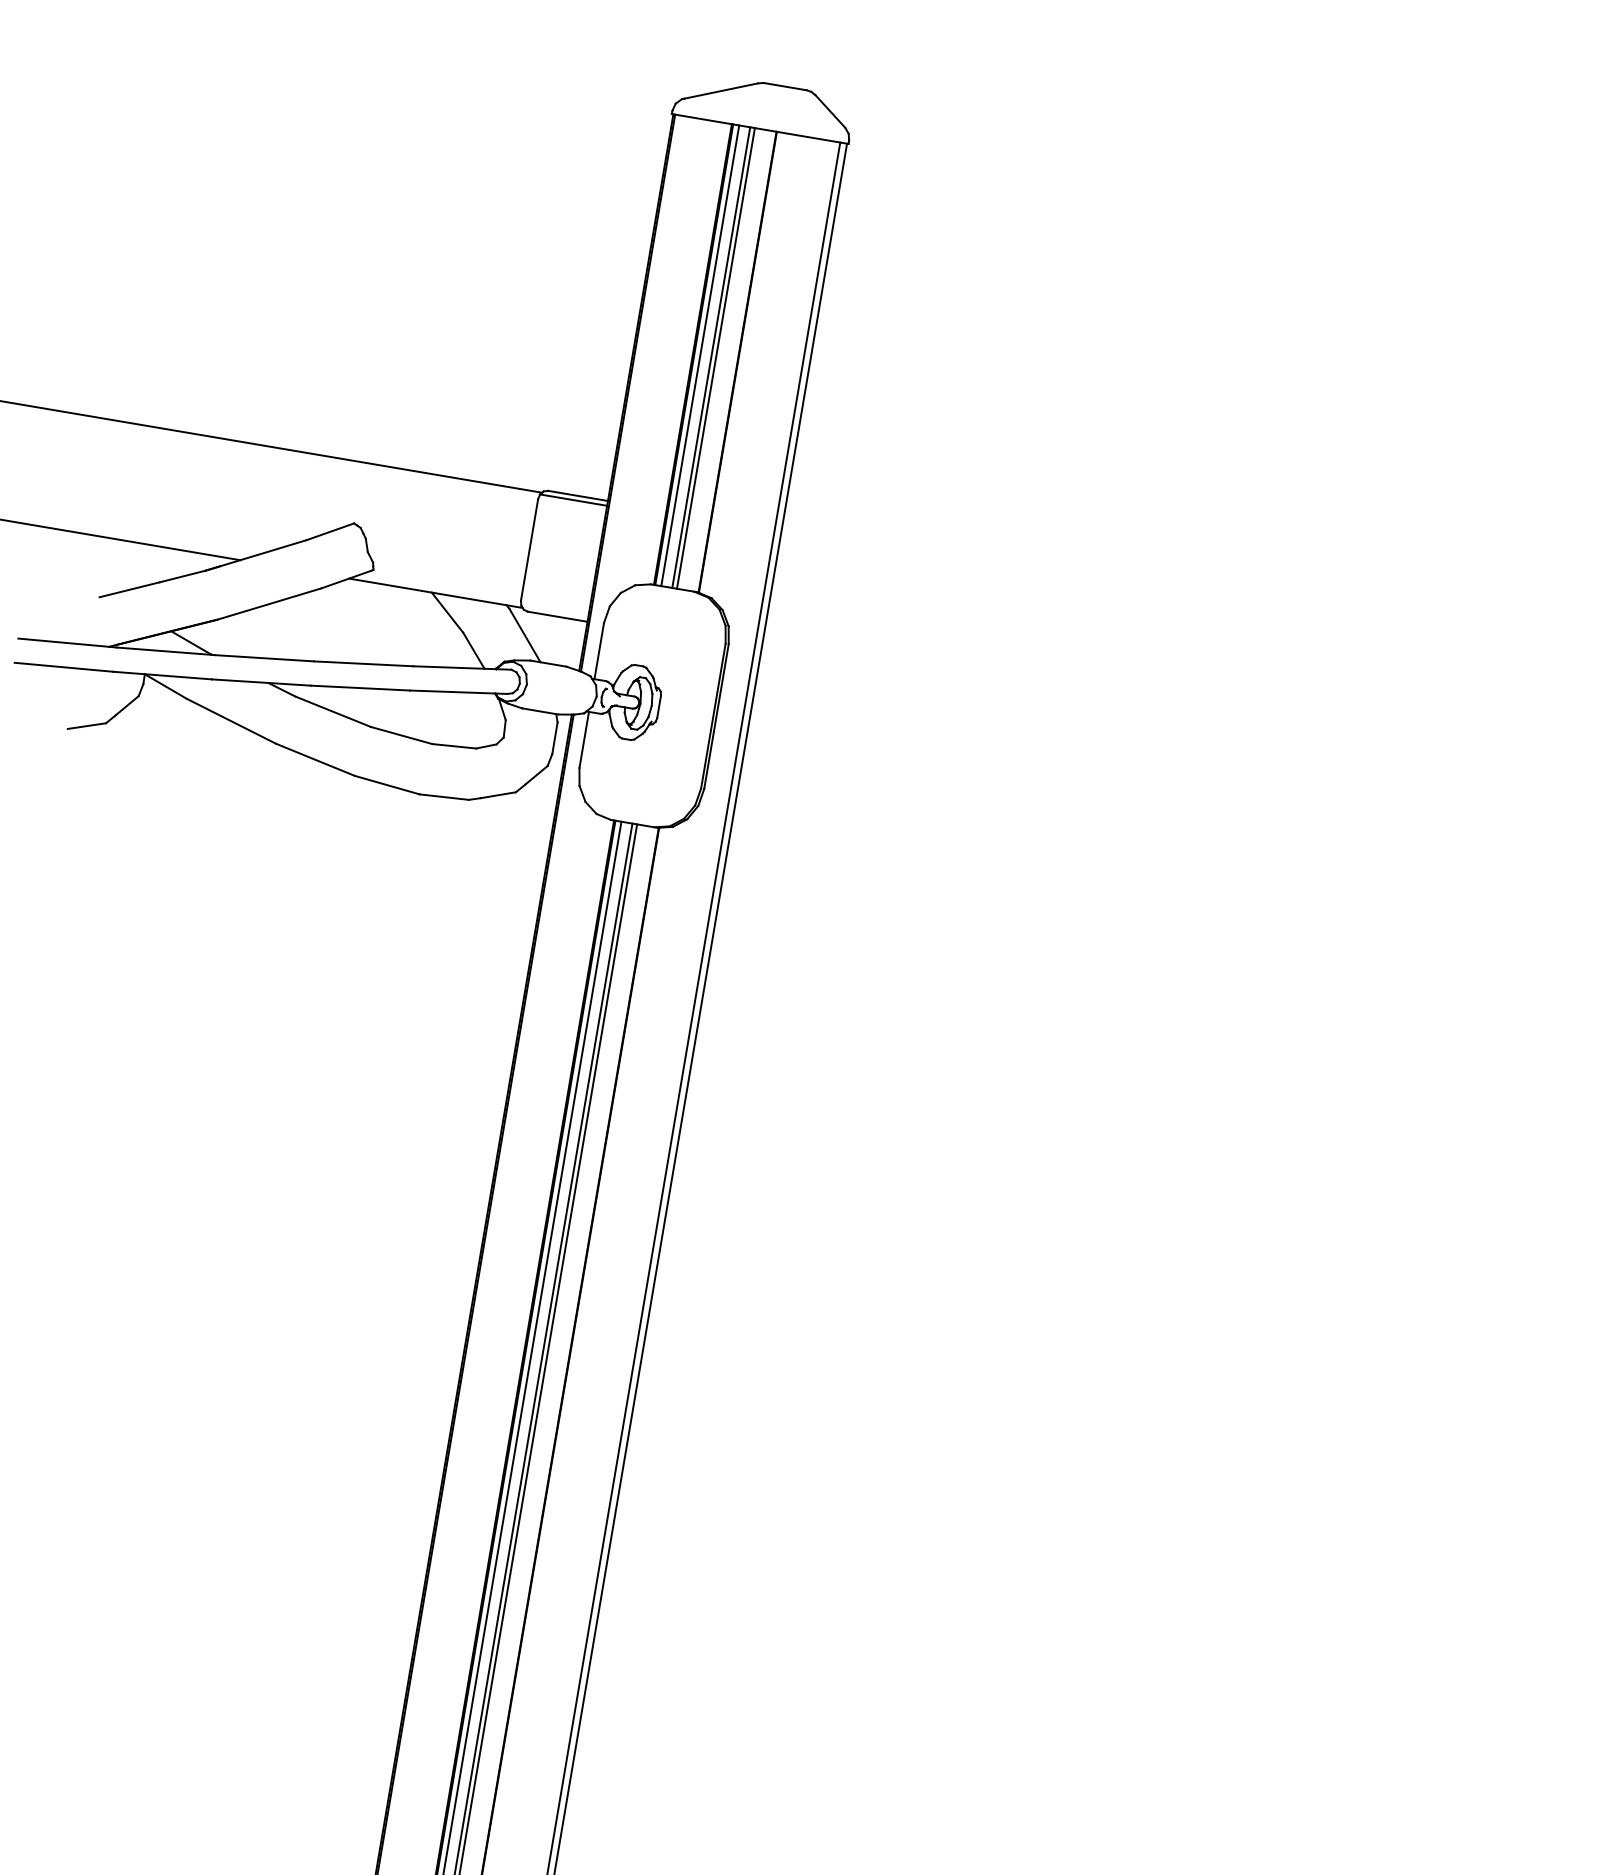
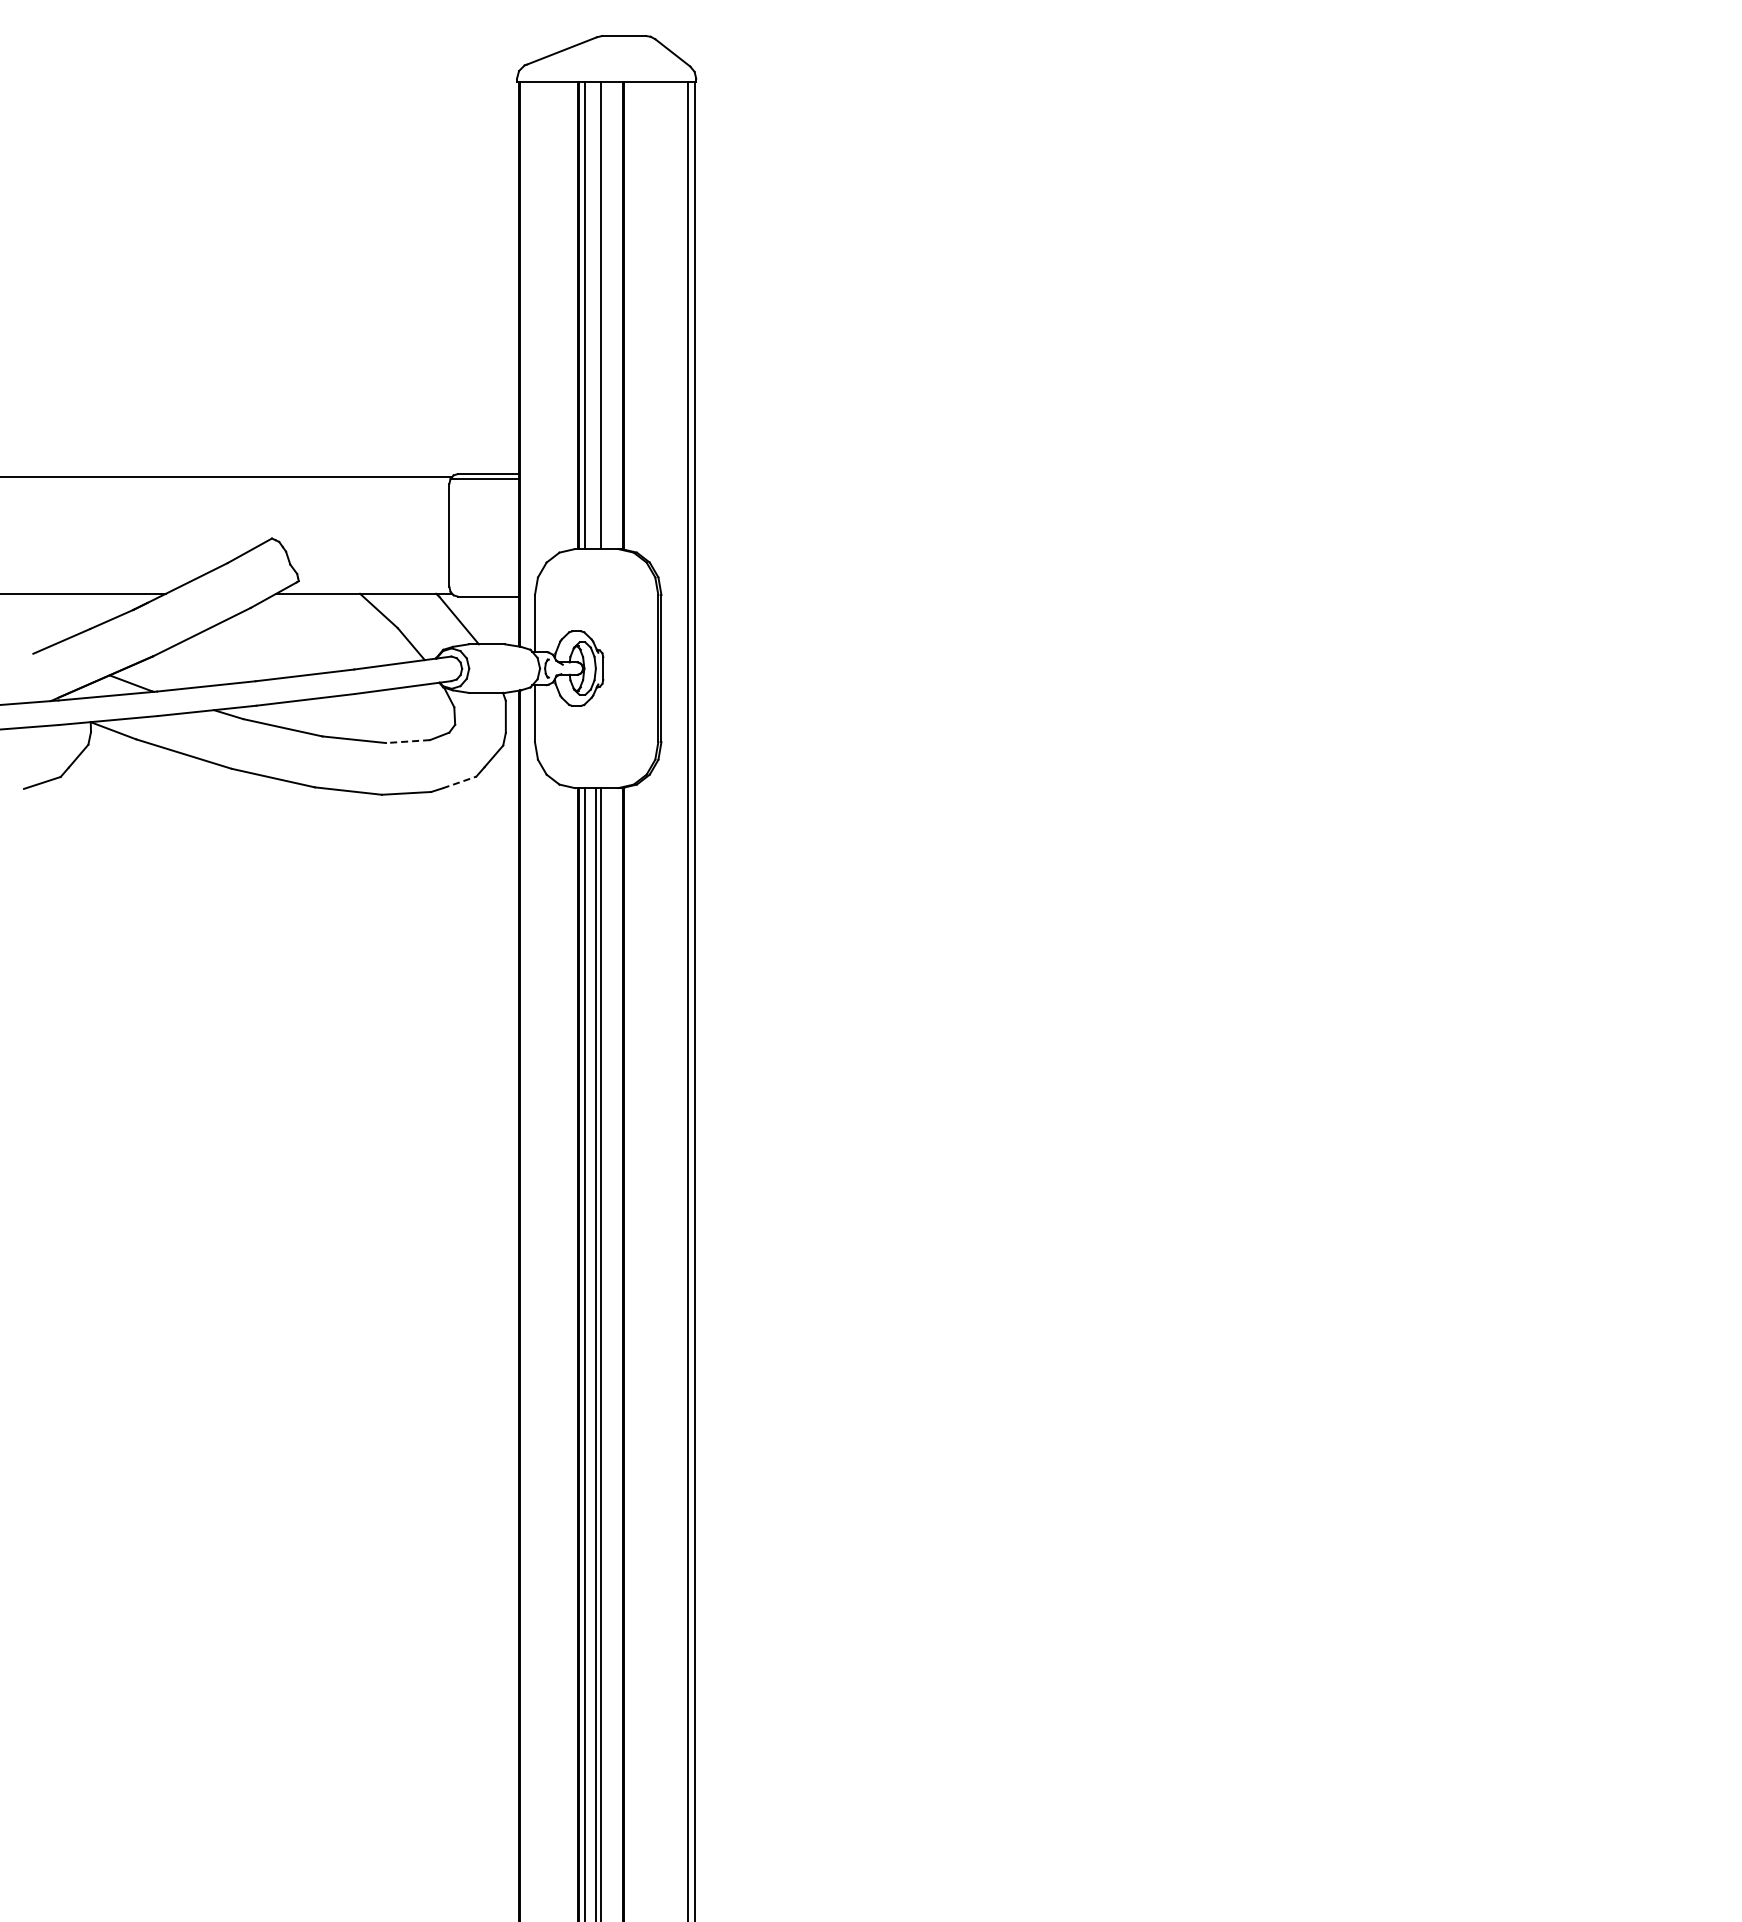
line: (711, 357) -> (596, 315), removed
line: (453, 746) -> (407, 741), solid -> dashed
line: (498, 795) -> (459, 782), solid -> dashed

